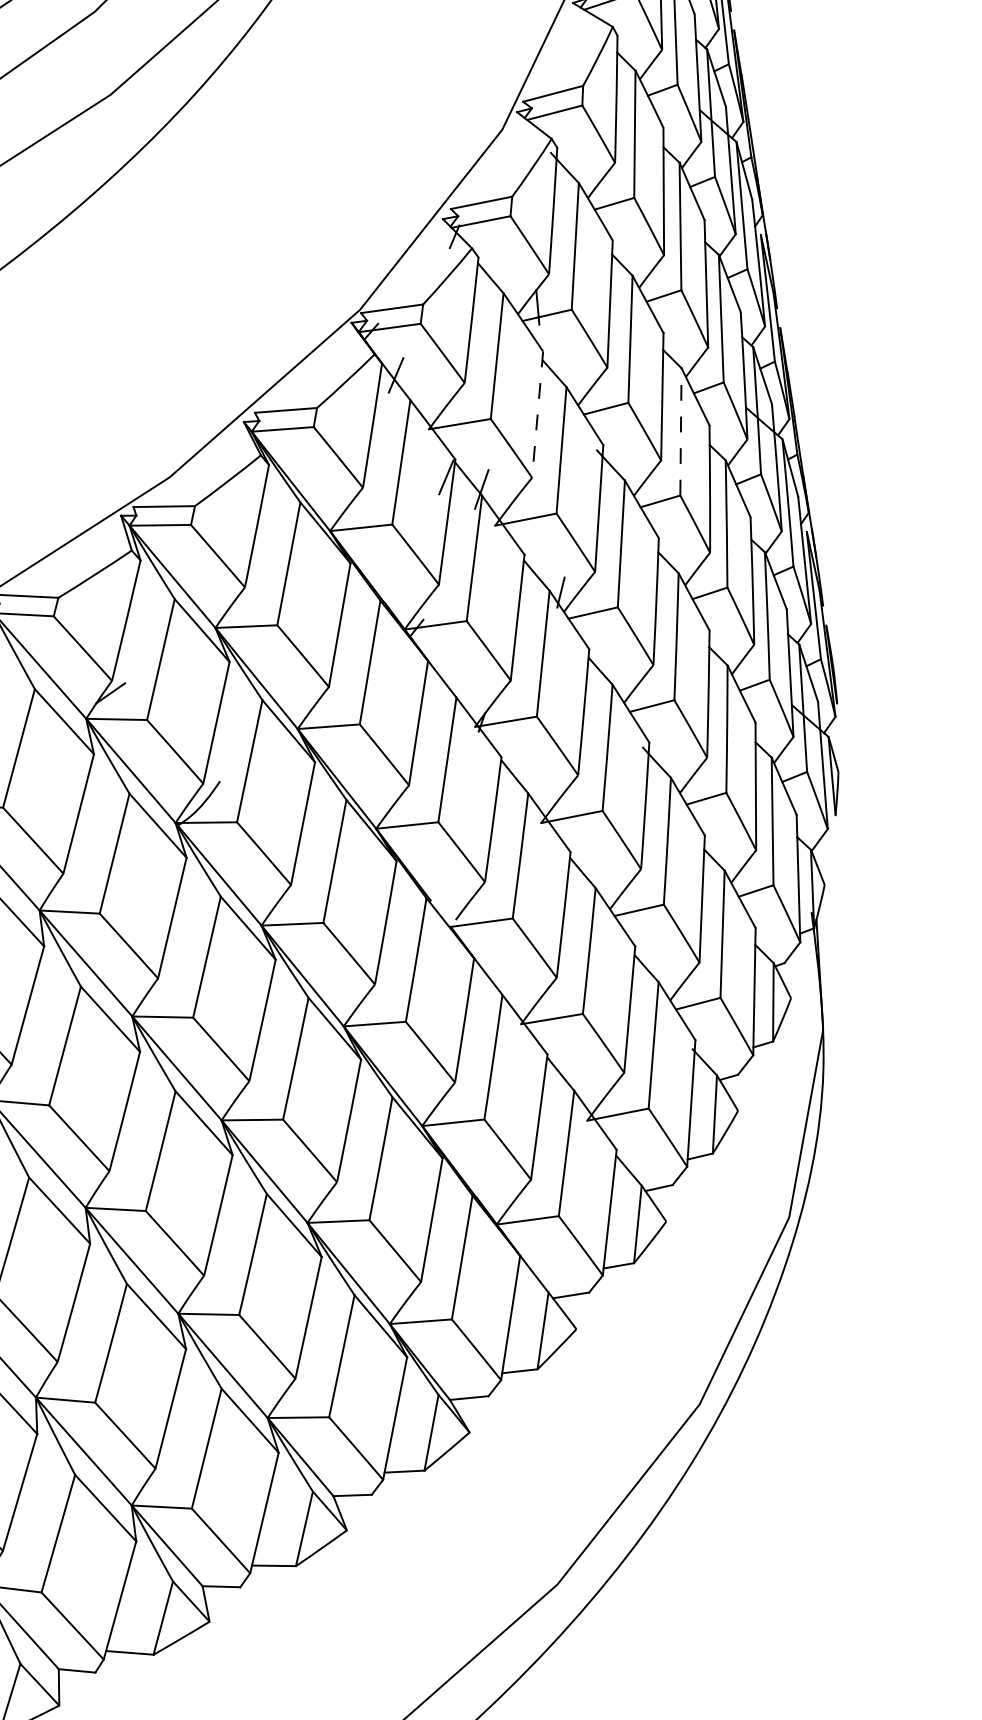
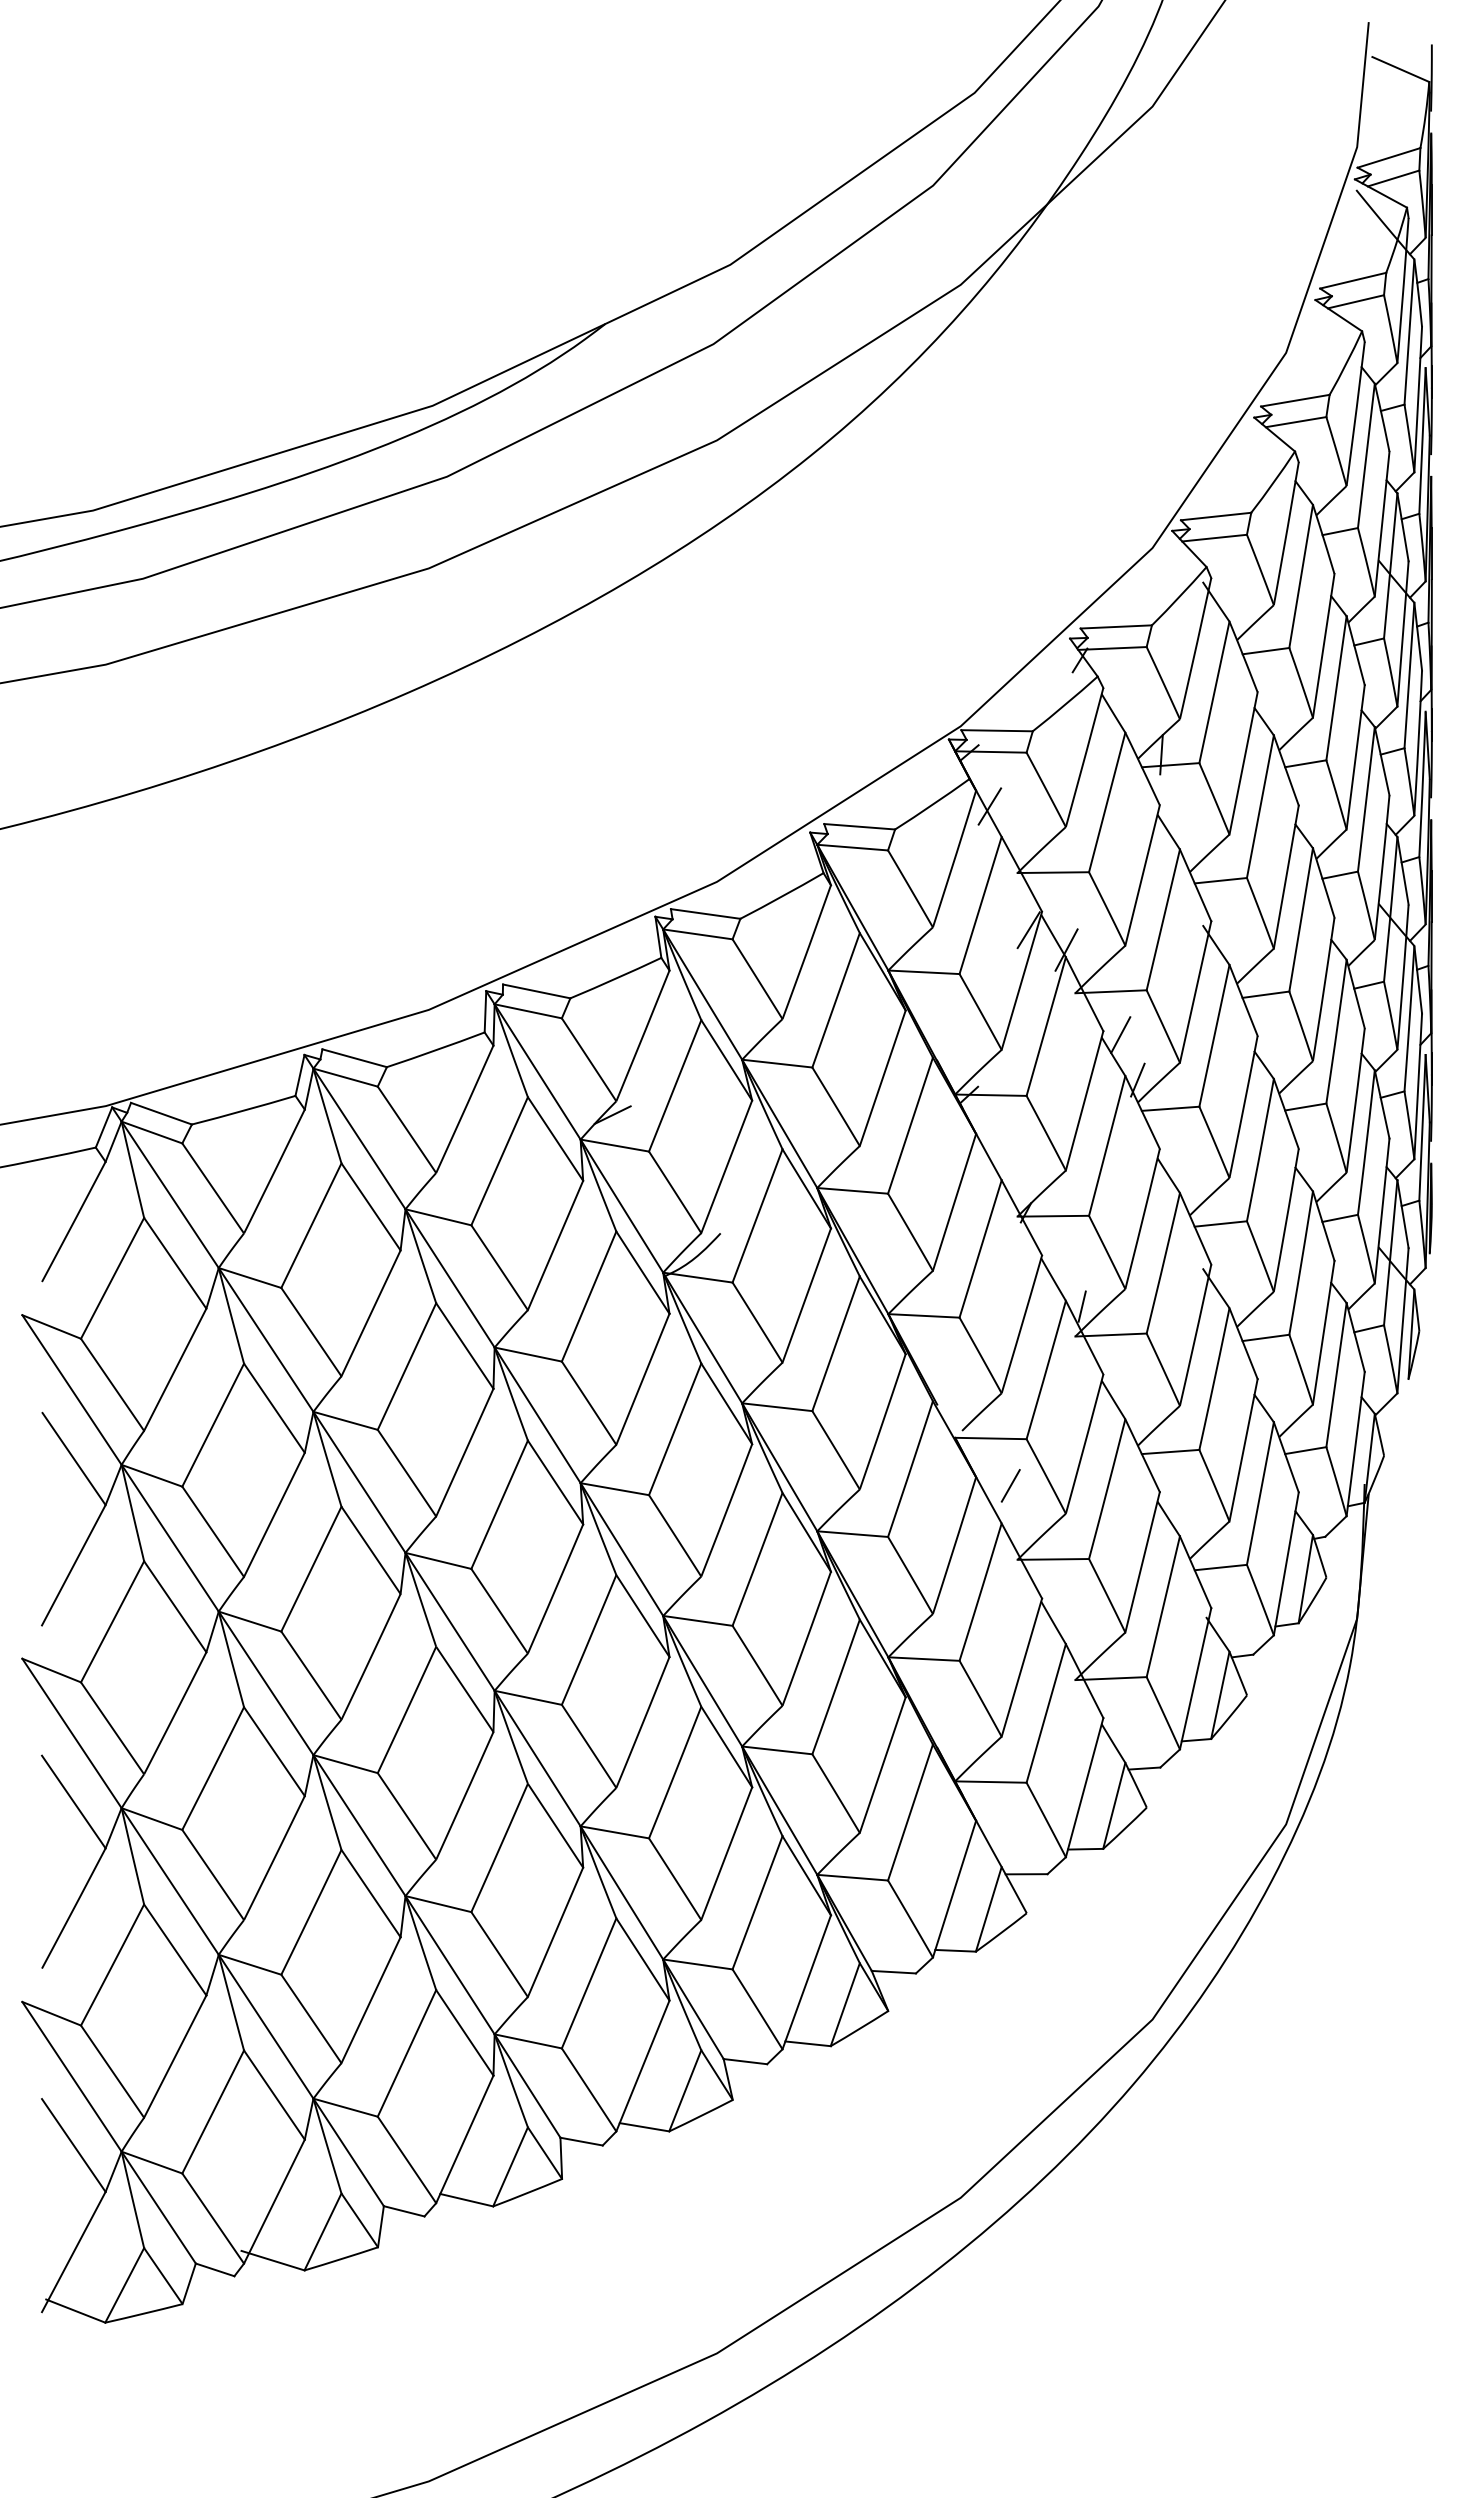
line: (537, 414) -> (1142, 875), dashed -> solid
line: (681, 431) -> (1301, 919), dashed -> solid
line: (539, 556) -> (1120, 1035), added
line: (542, 796) -> (1081, 1306), added
line: (505, 960) -> (1010, 1485), added

